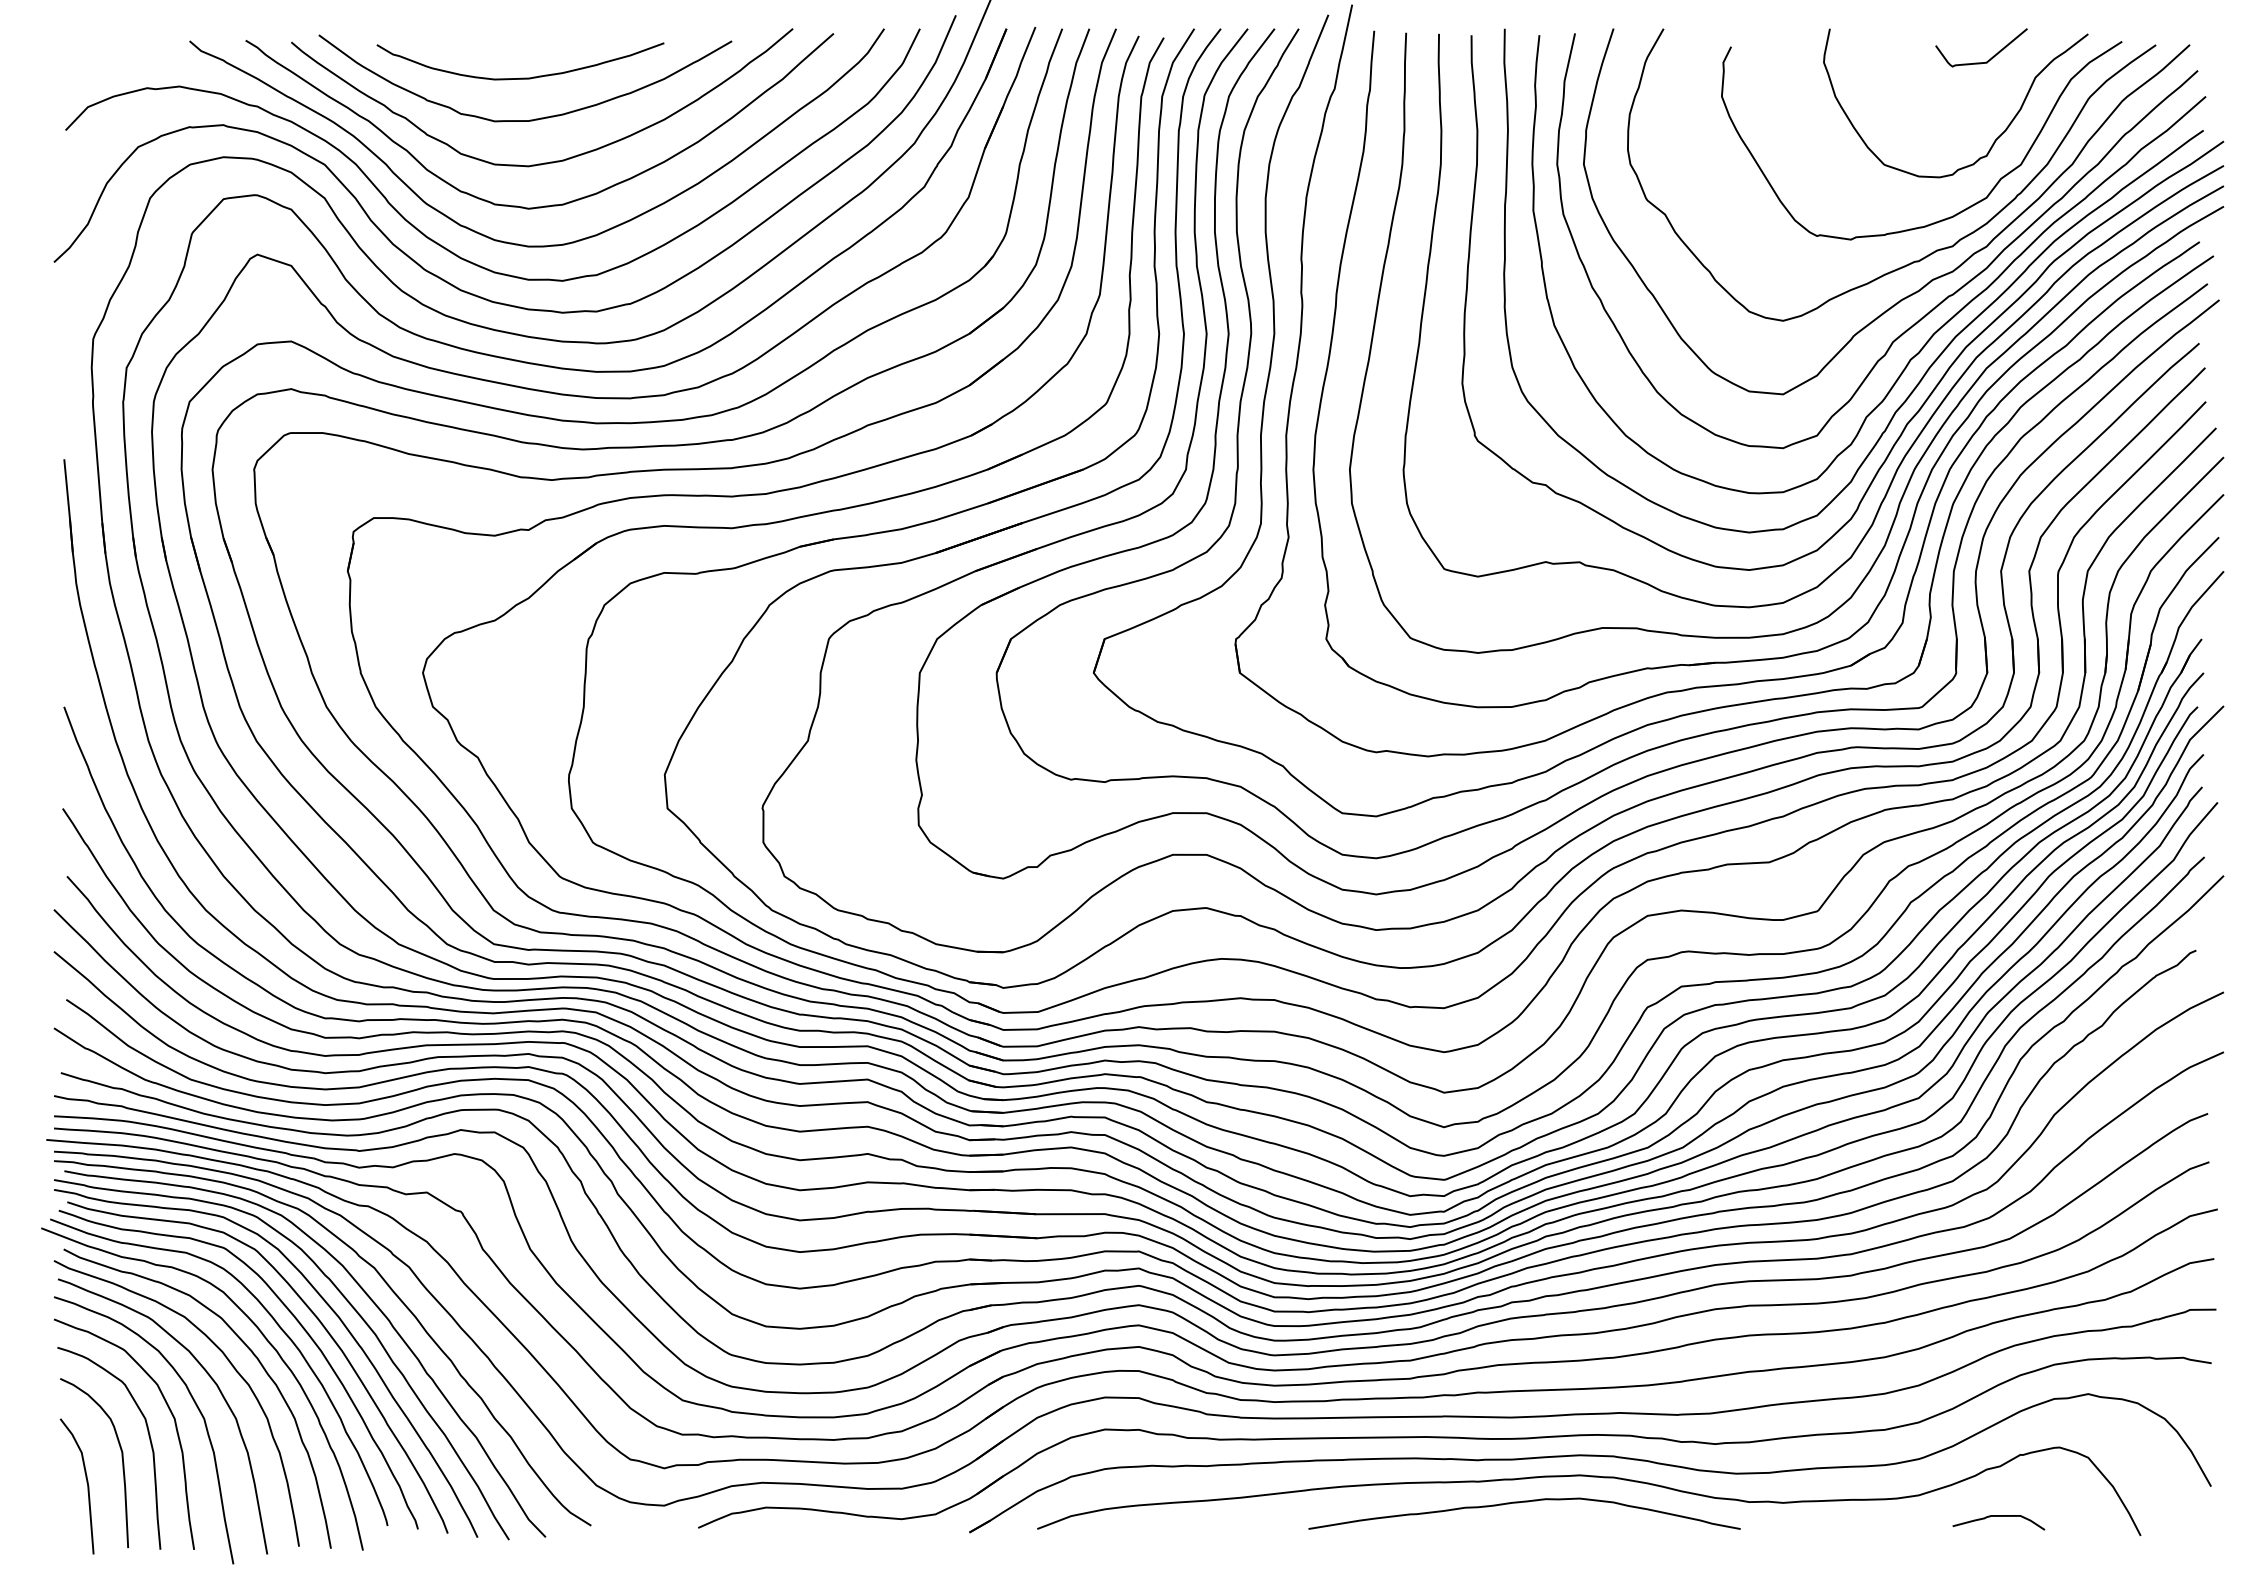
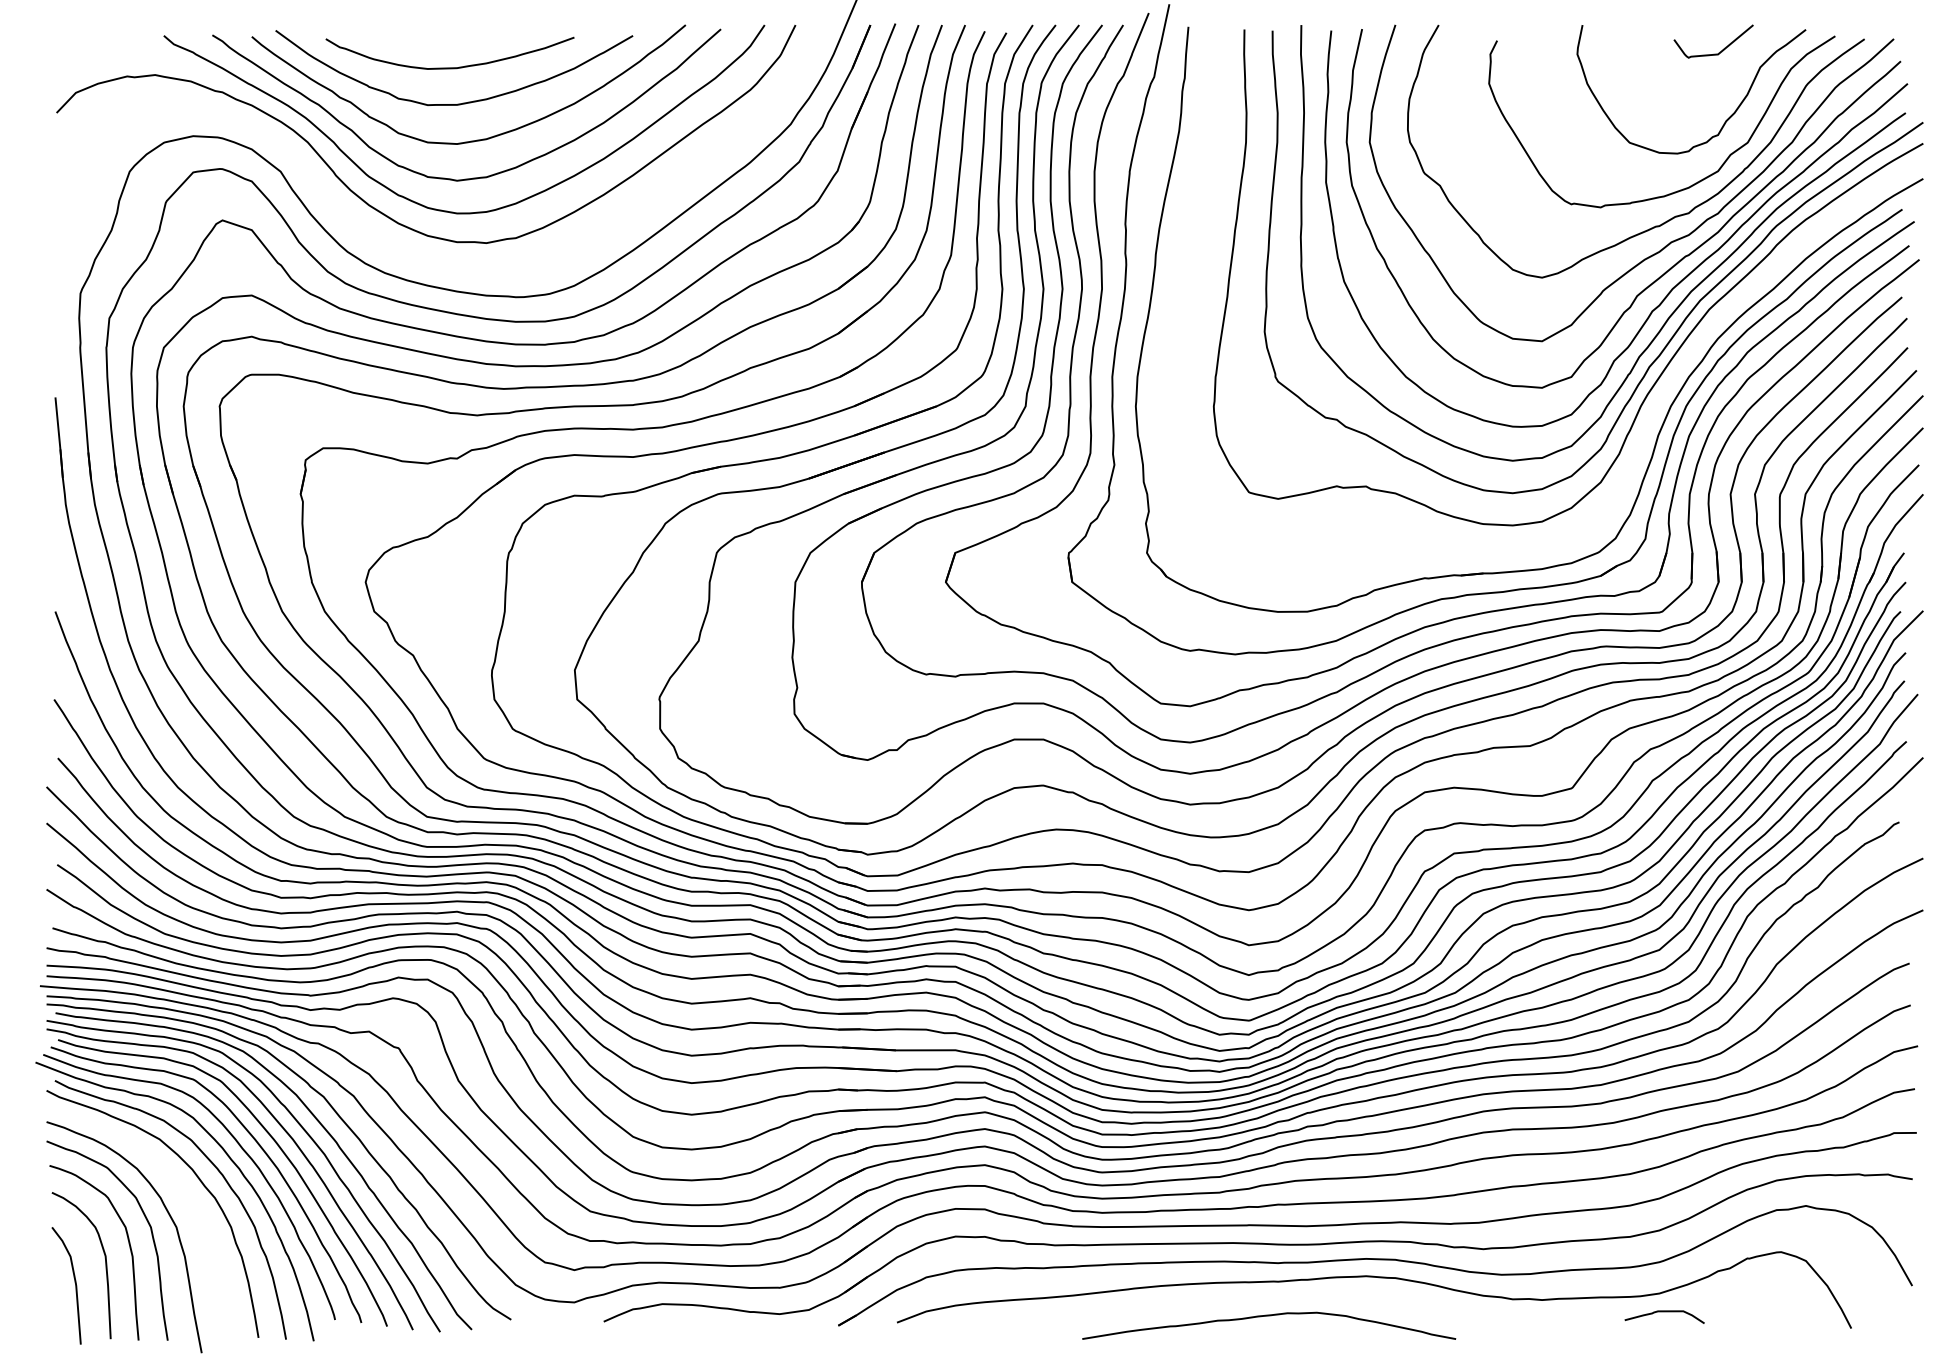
curve: (441, 277) -> (381, 240), removed
curve: (1934, 435) -> (1673, 376), removed
curve: (209, 1377) -> (181, 1191), removed
curve: (1524, 1502) -> (1269, 1316), moved
curve: (1998, 1516) -> (1664, 1311), moved

